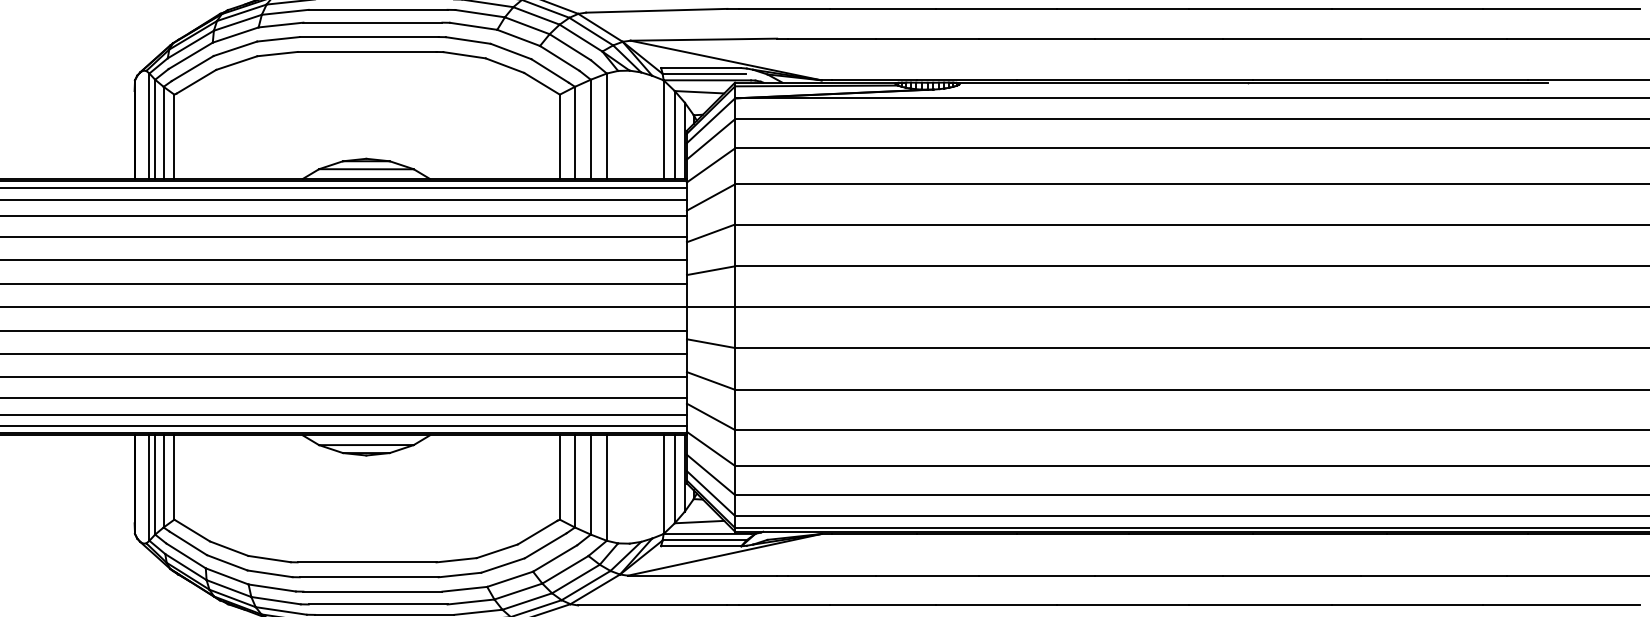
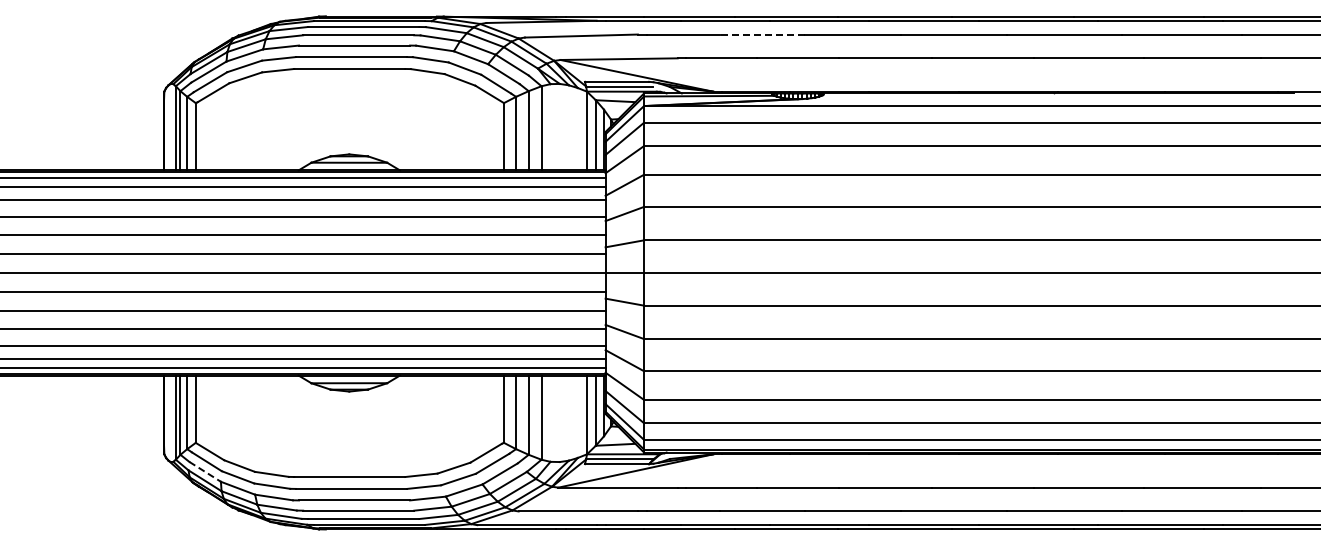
line: (883, 8) -> (762, 34), solid -> dashed
line: (186, 555) -> (205, 471), solid -> dashed

